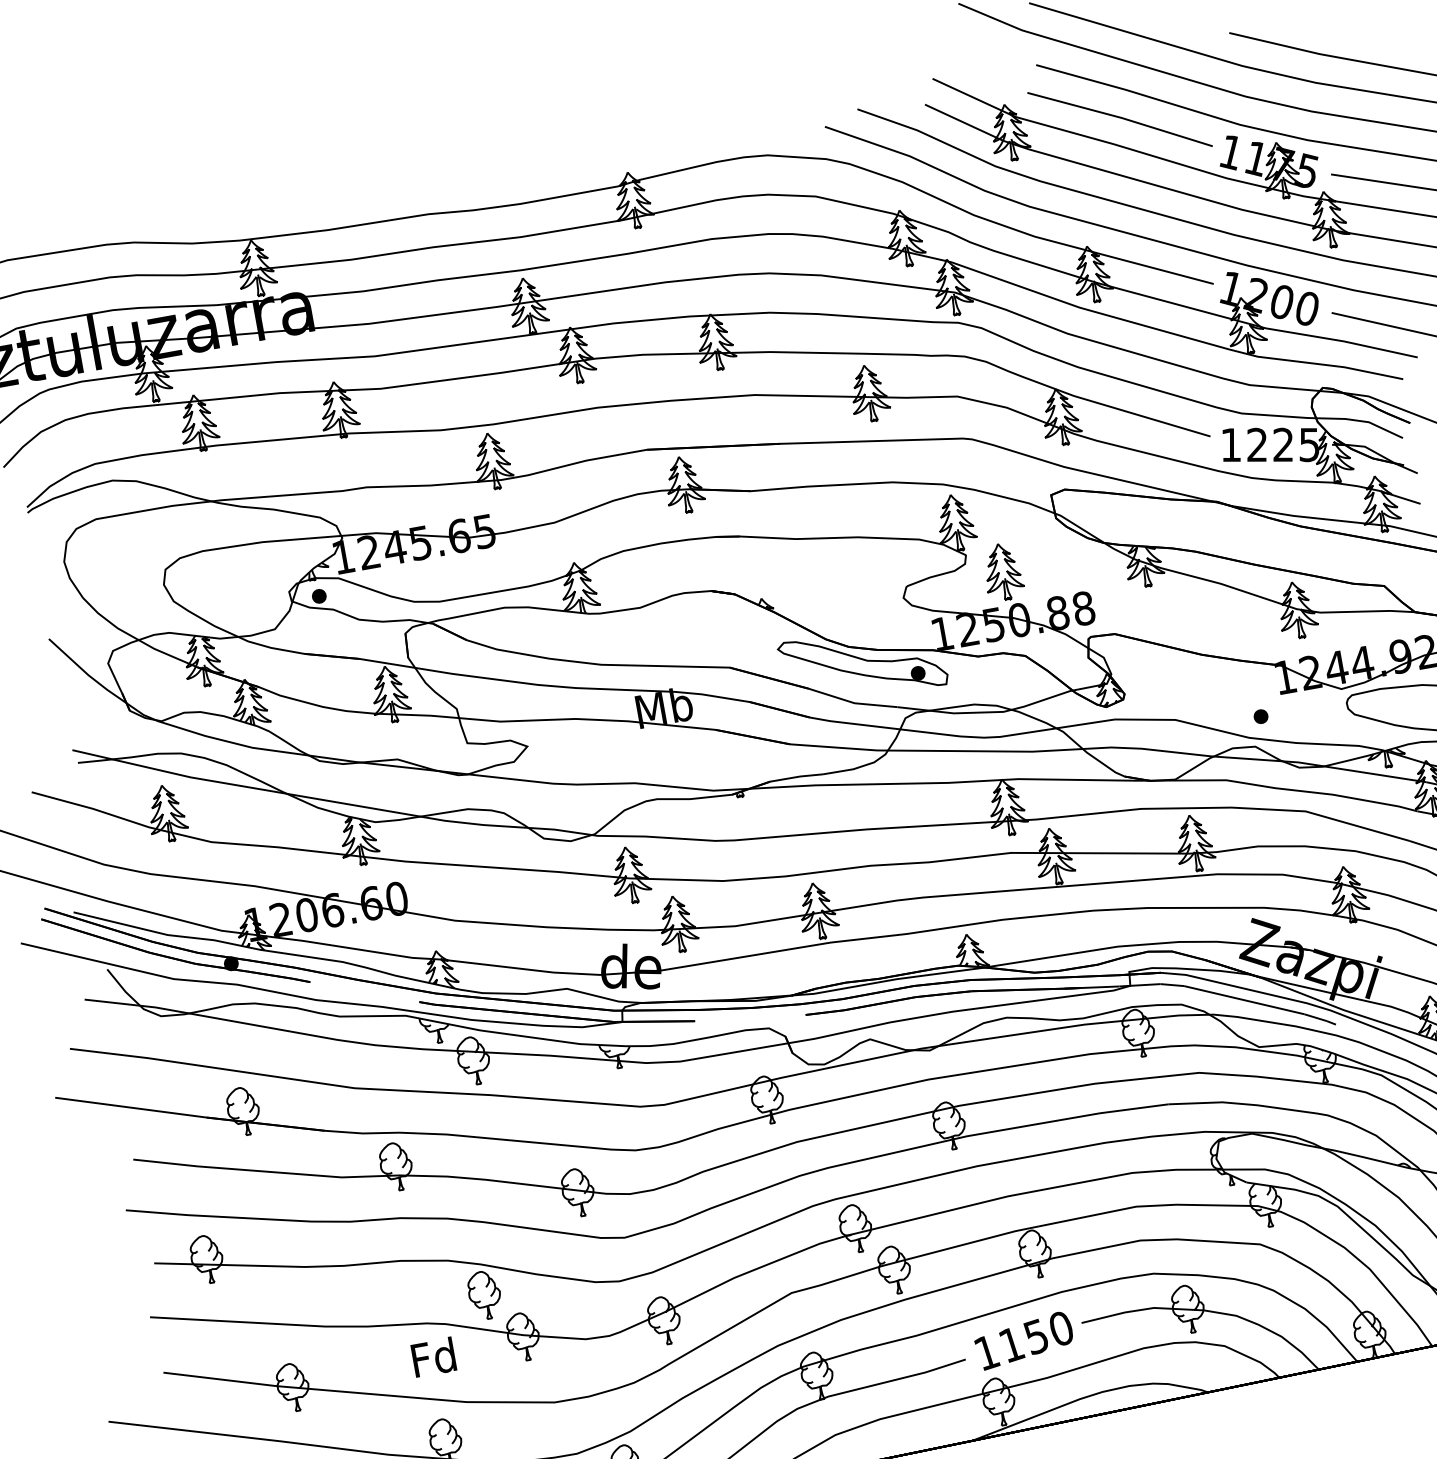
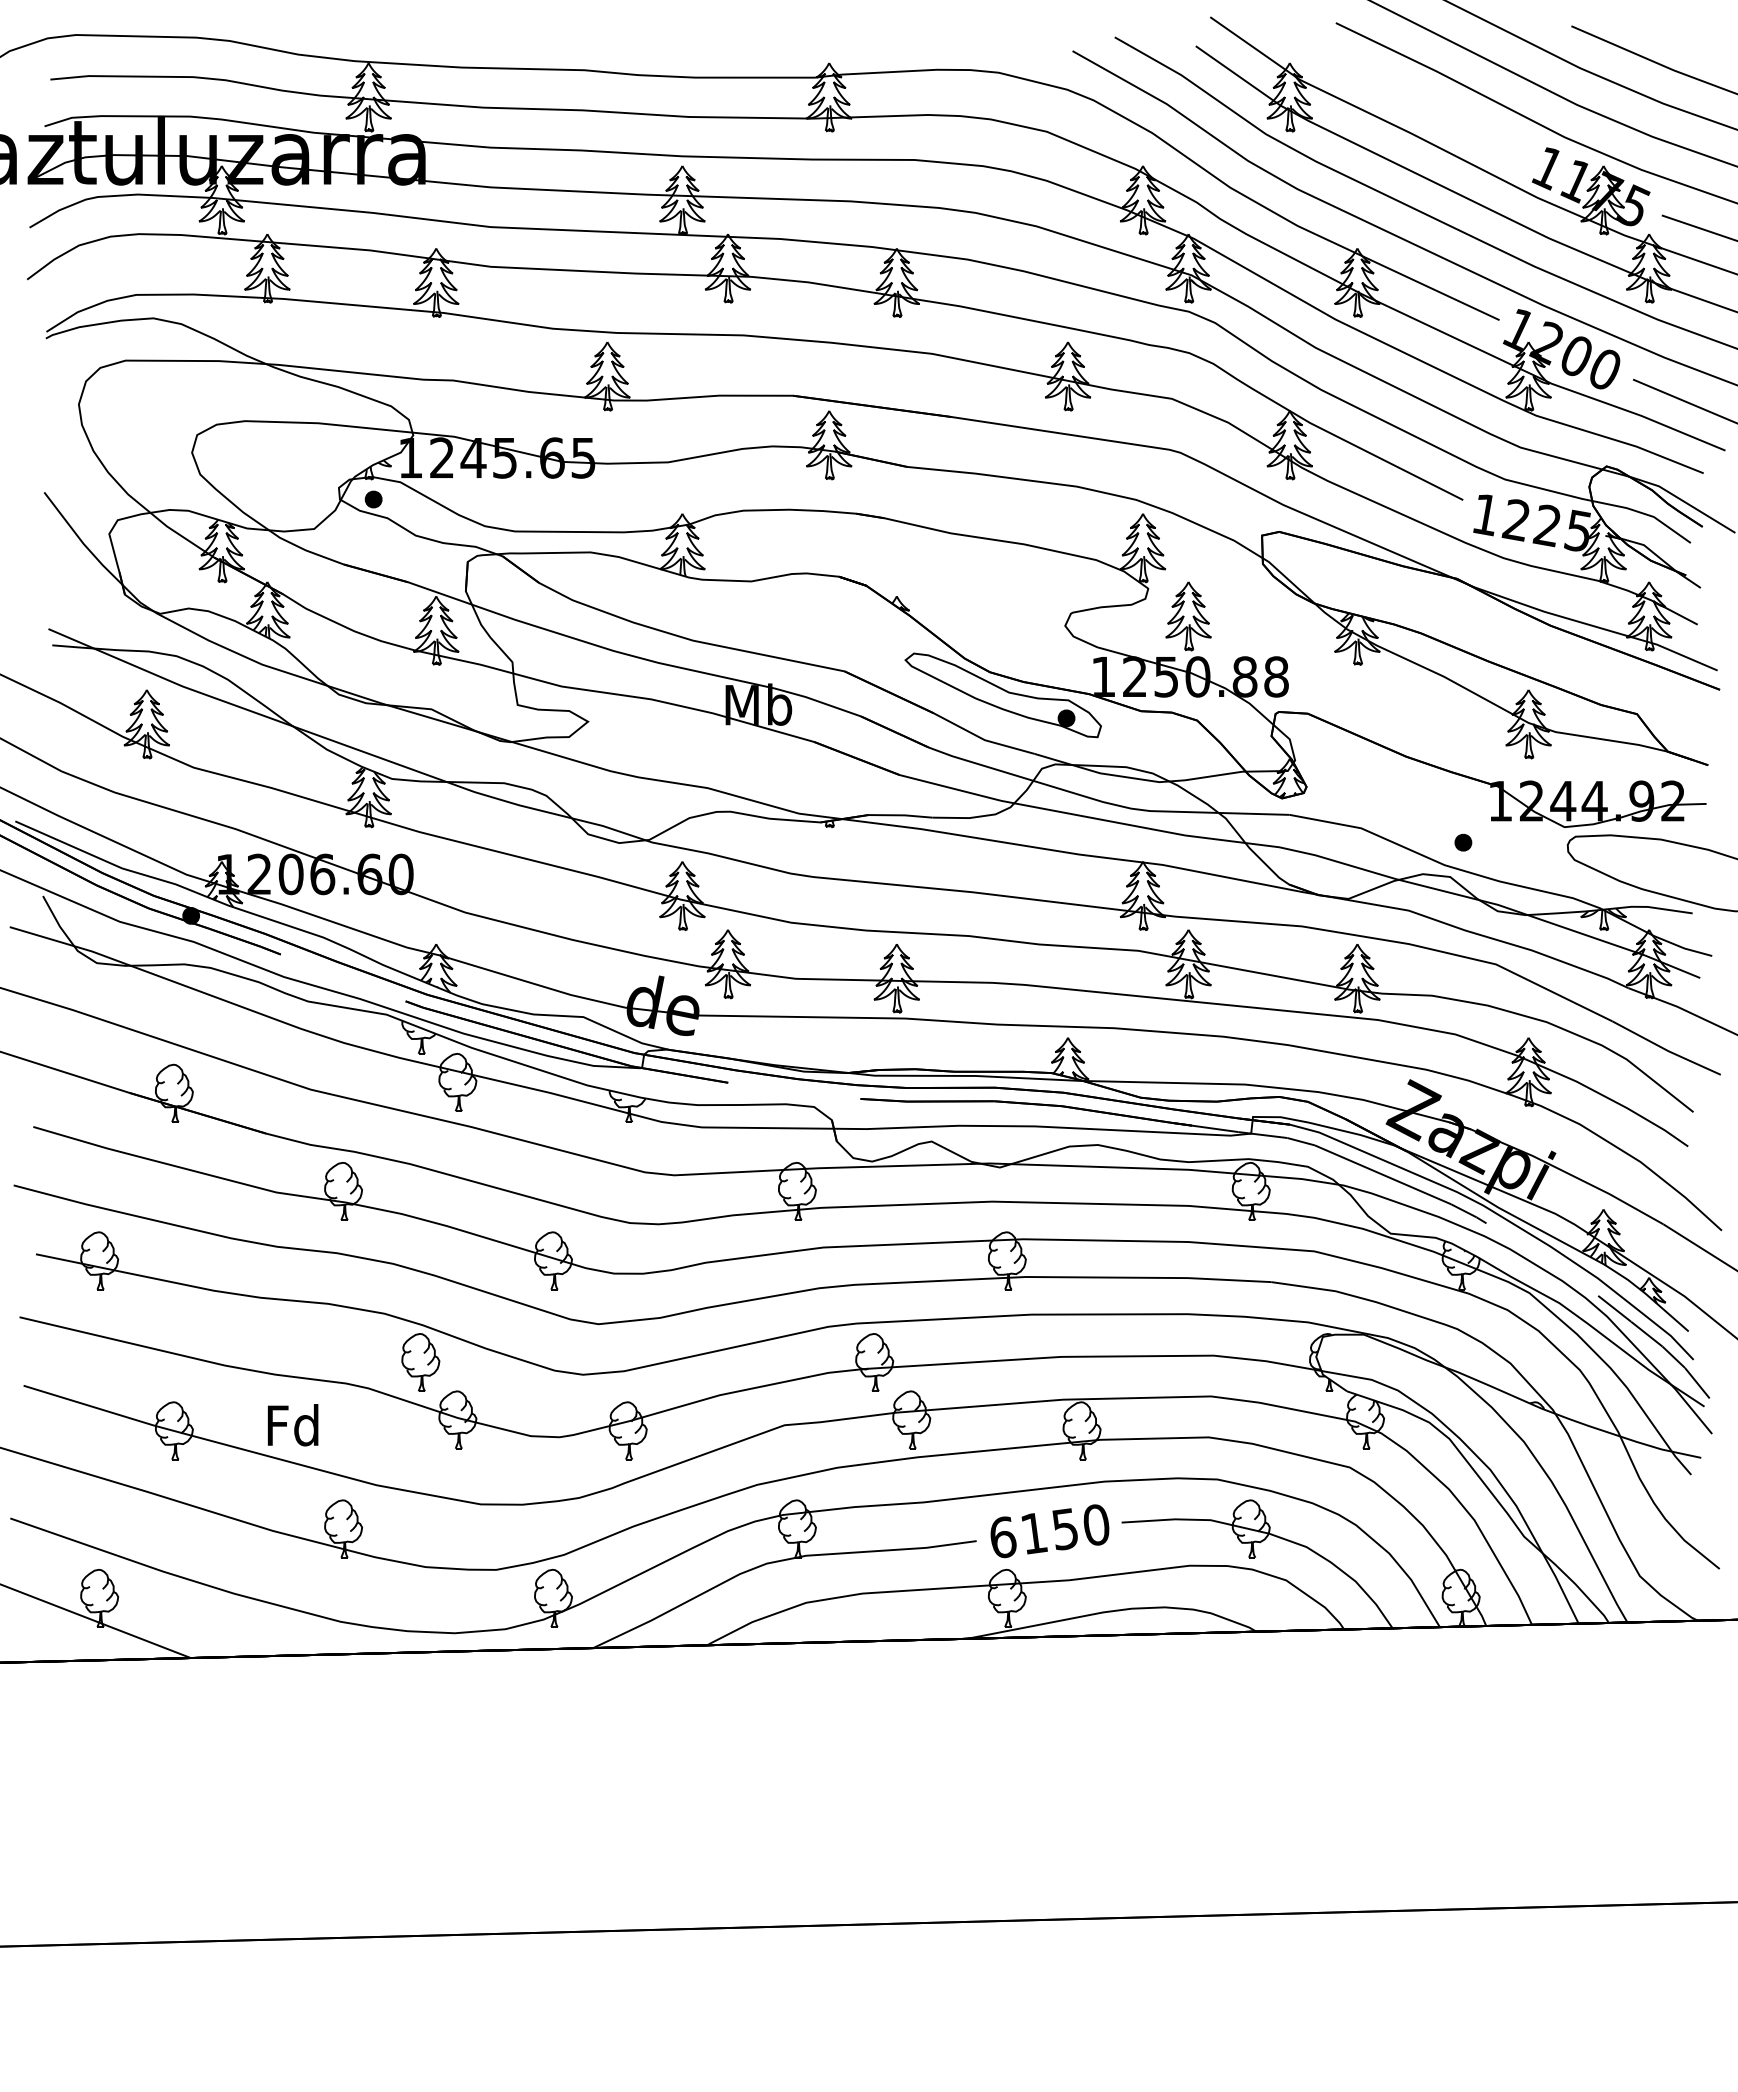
line: (1120, 118) -> (1424, 104), removed
text: (987, 1352) -> (1003, 1537), 1150 -> 6150
text: (433, 1357) -> (292, 1425), moved

